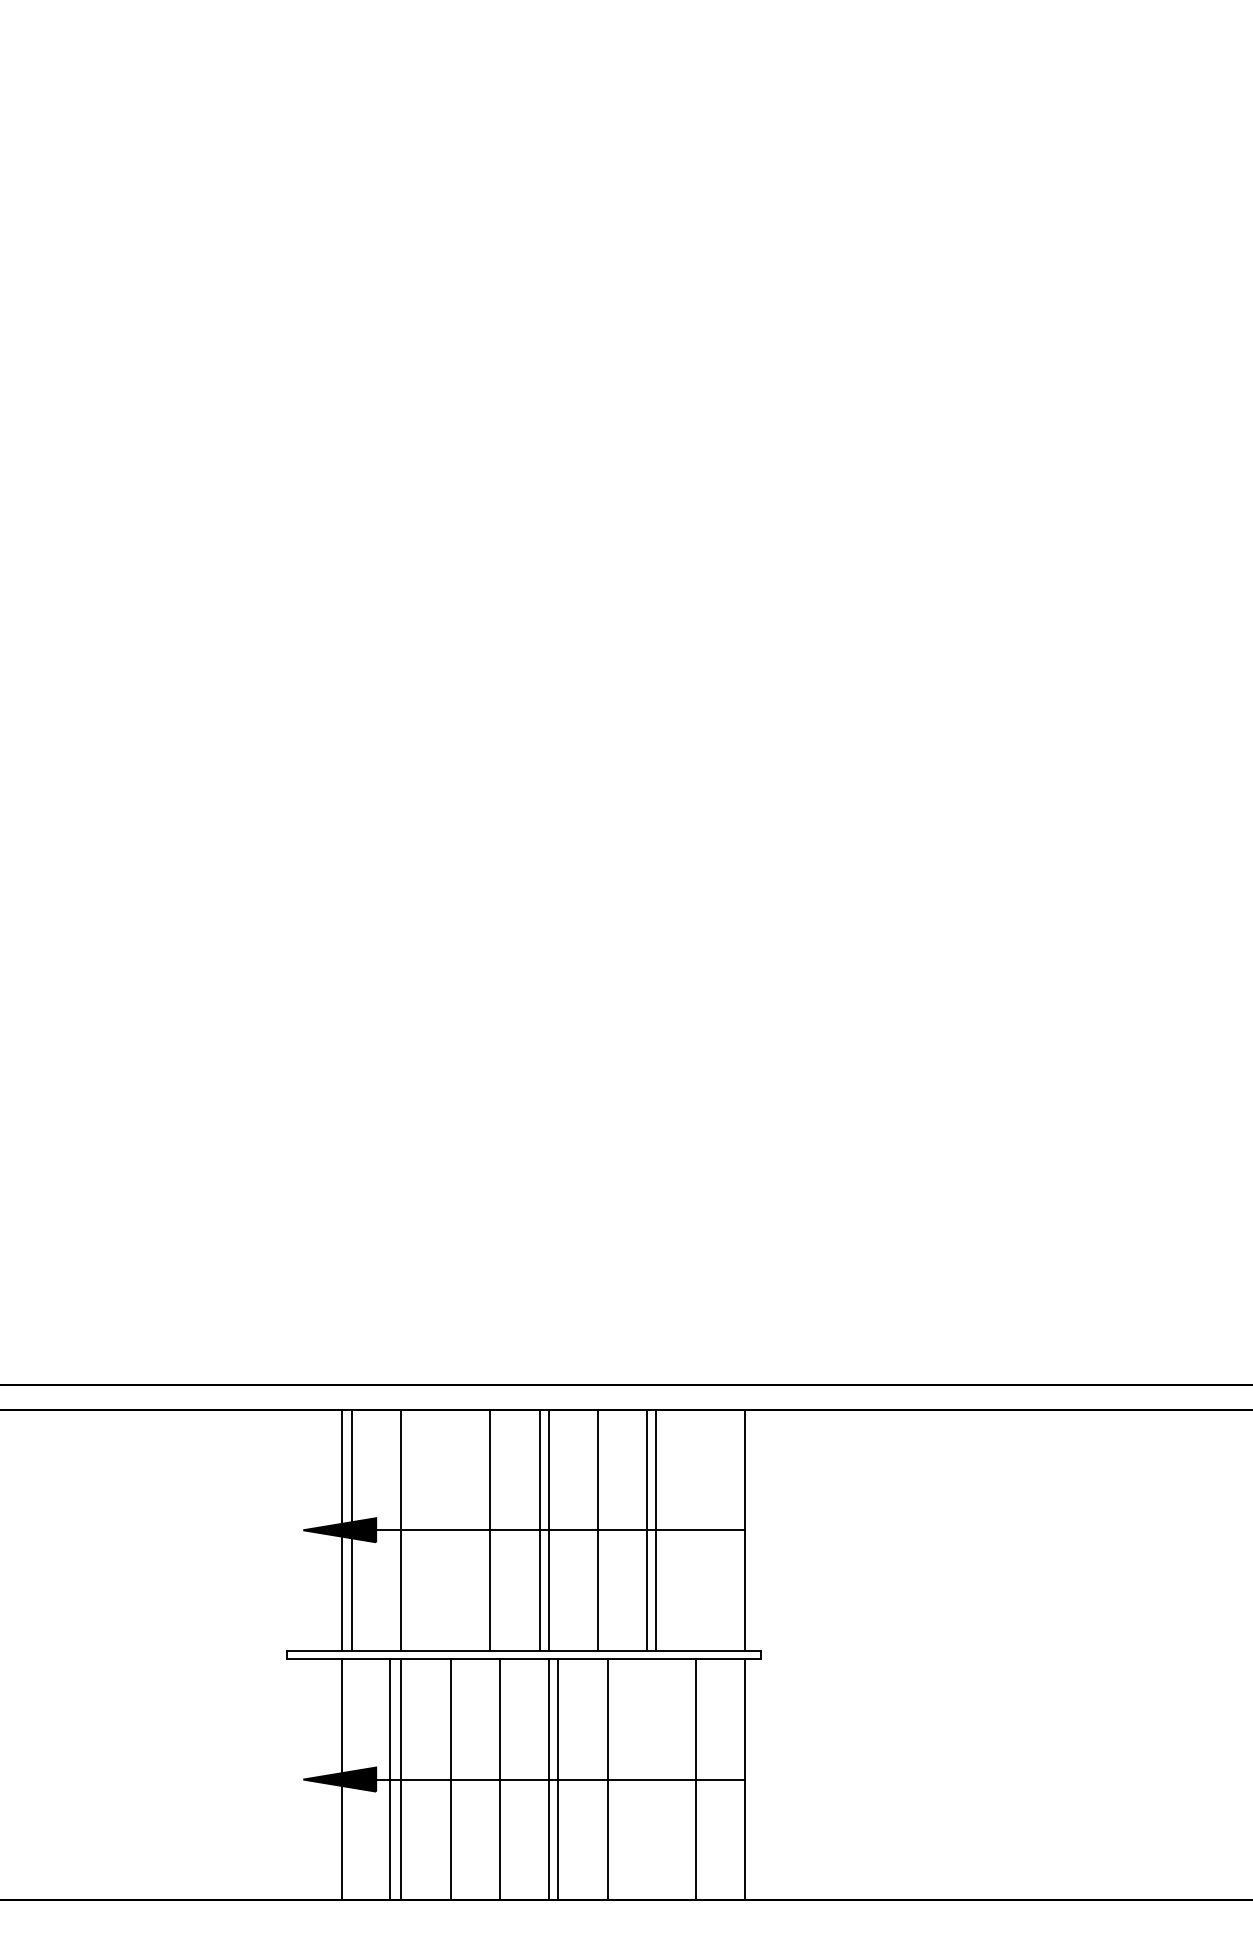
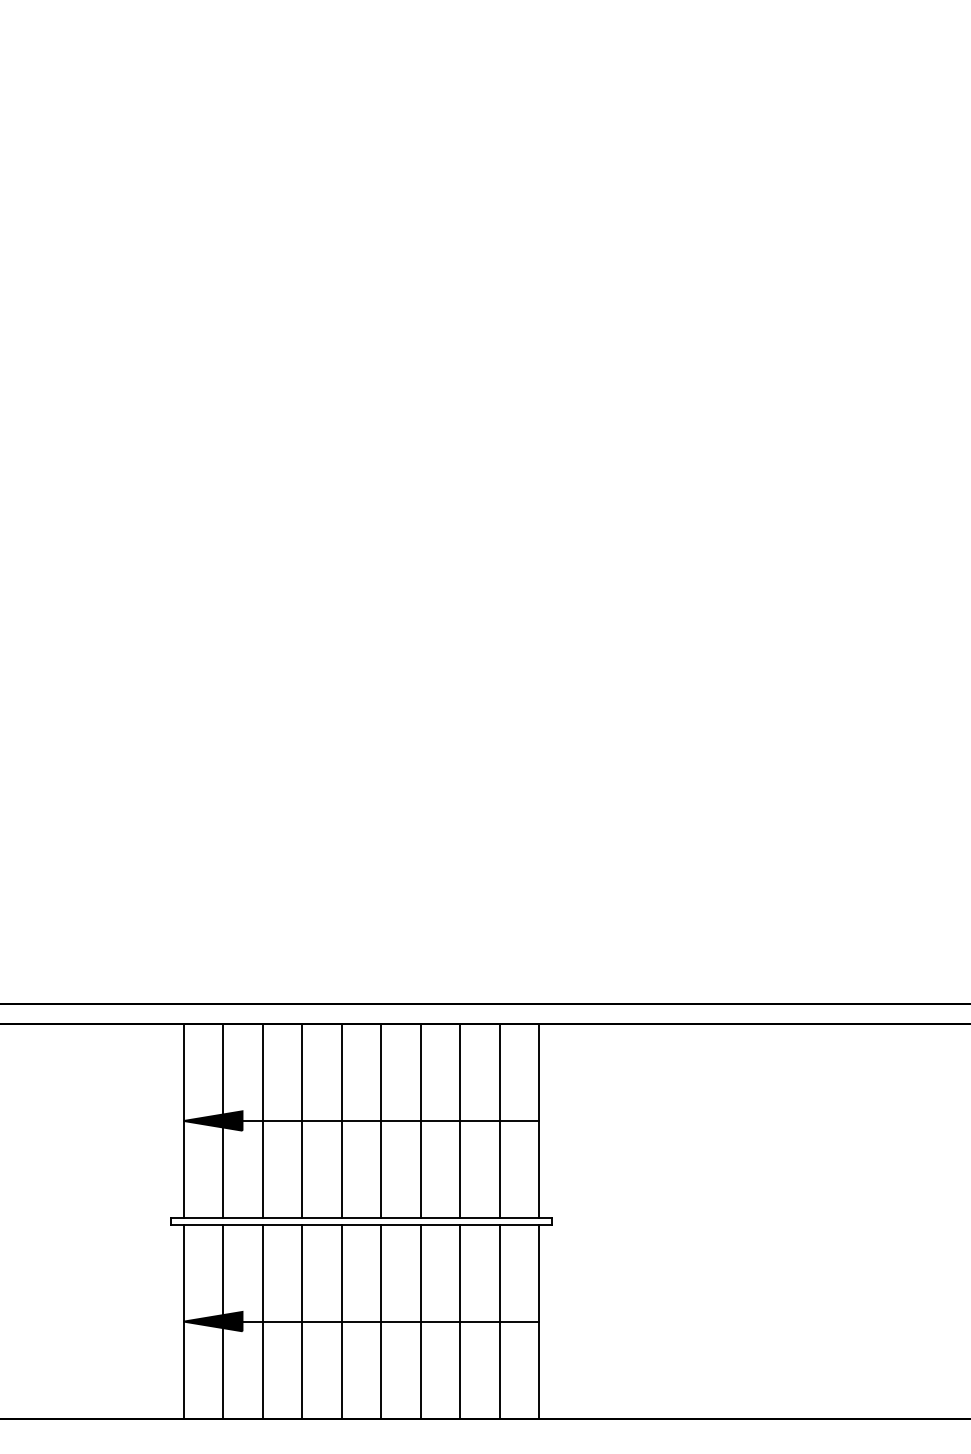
line: (342, 1529) -> (184, 1120), moved
line: (489, 1529) -> (302, 1120), moved
line: (539, 1529) -> (341, 1120), moved
line: (655, 1529) -> (499, 1120), moved
line: (342, 1779) -> (184, 1321), moved
line: (390, 1779) -> (223, 1321), moved
line: (557, 1779) -> (420, 1321), moved
line: (607, 1779) -> (460, 1321), moved

